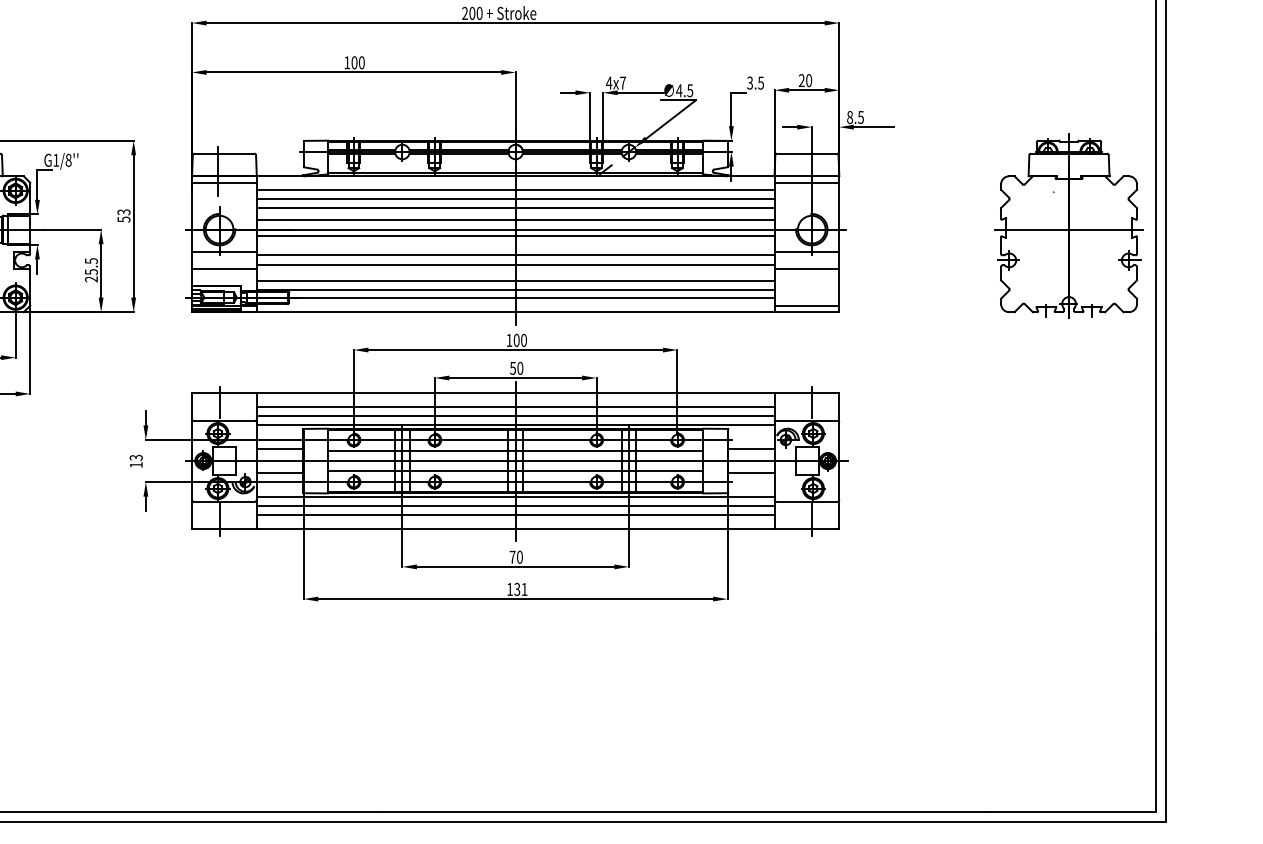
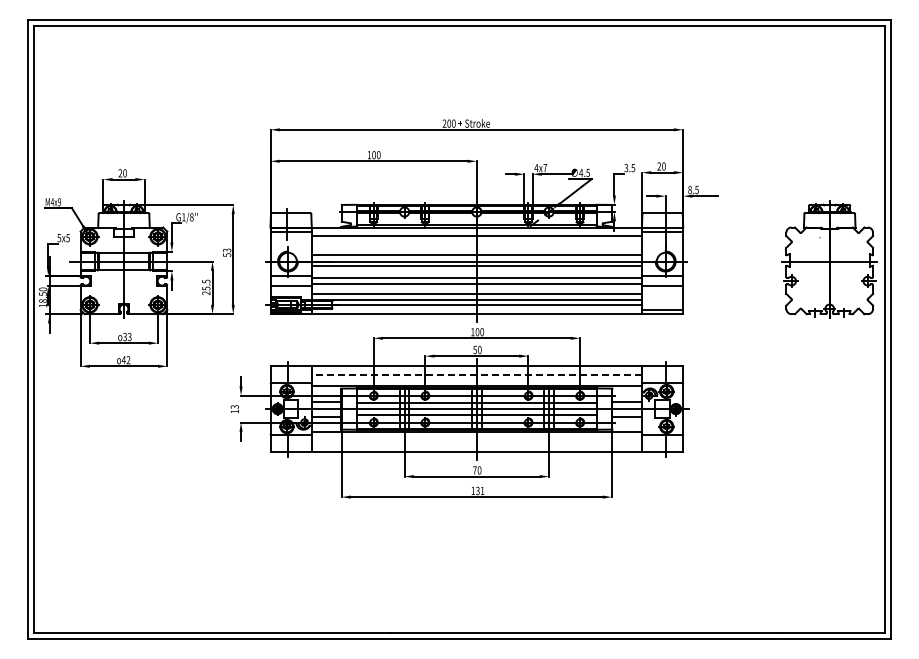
line: (515, 198) -> (476, 241), removed
line: (515, 207) -> (476, 247), removed
line: (515, 406) -> (476, 374), solid -> dashed
line: (515, 416) -> (476, 380), removed
line: (515, 505) -> (476, 437), removed
line: (515, 515) -> (476, 443), removed

